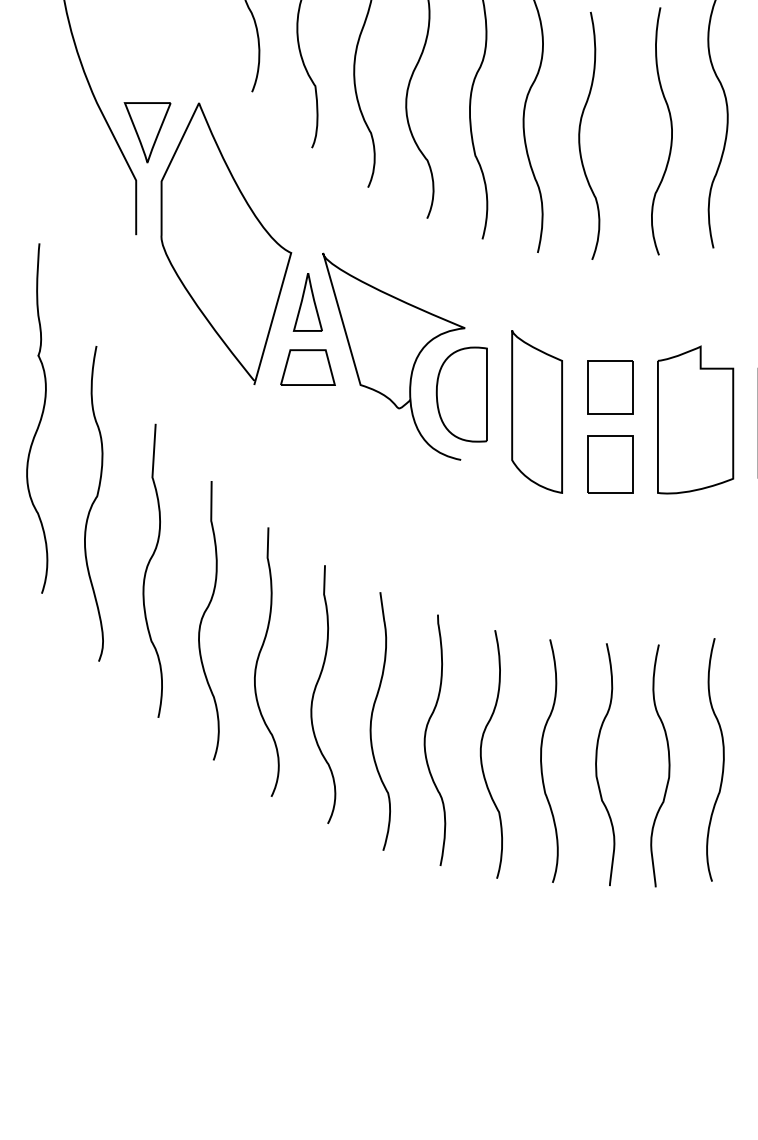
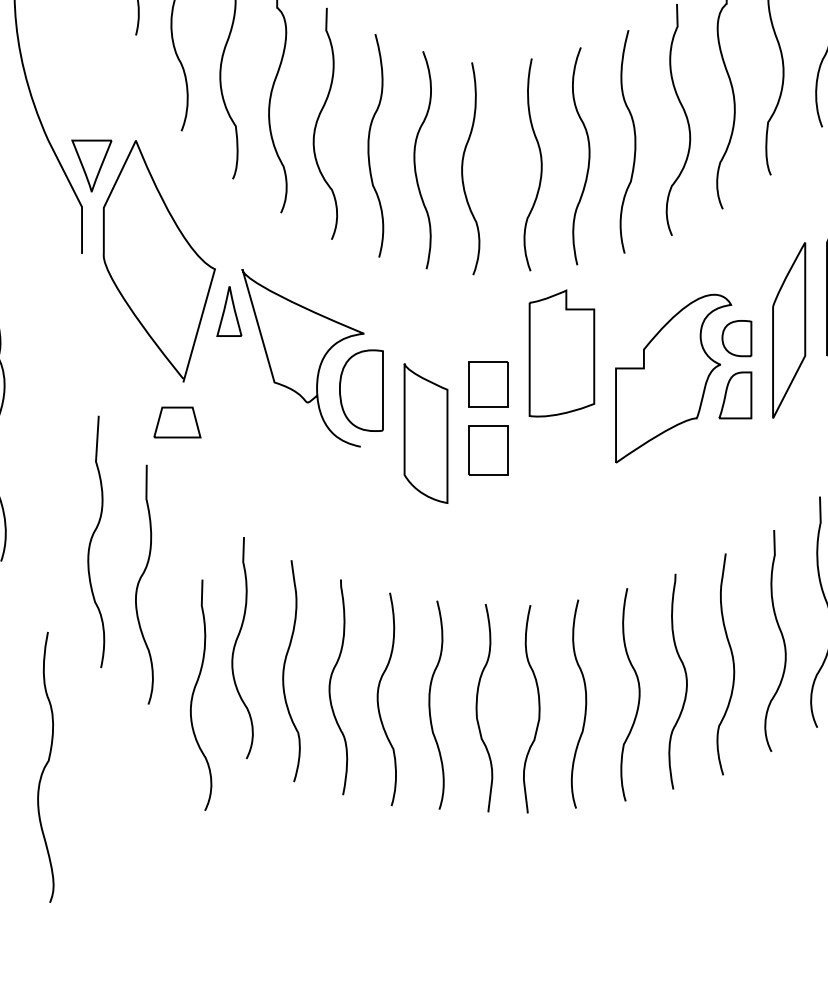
part: (308, 367) -> (177, 422), moved
part: (536, 411) -> (425, 433), moved
part: (695, 420) -> (561, 353), moved
curve: (93, 502) -> (45, 766), moved
curve: (259, 658) -> (194, 692), moved

